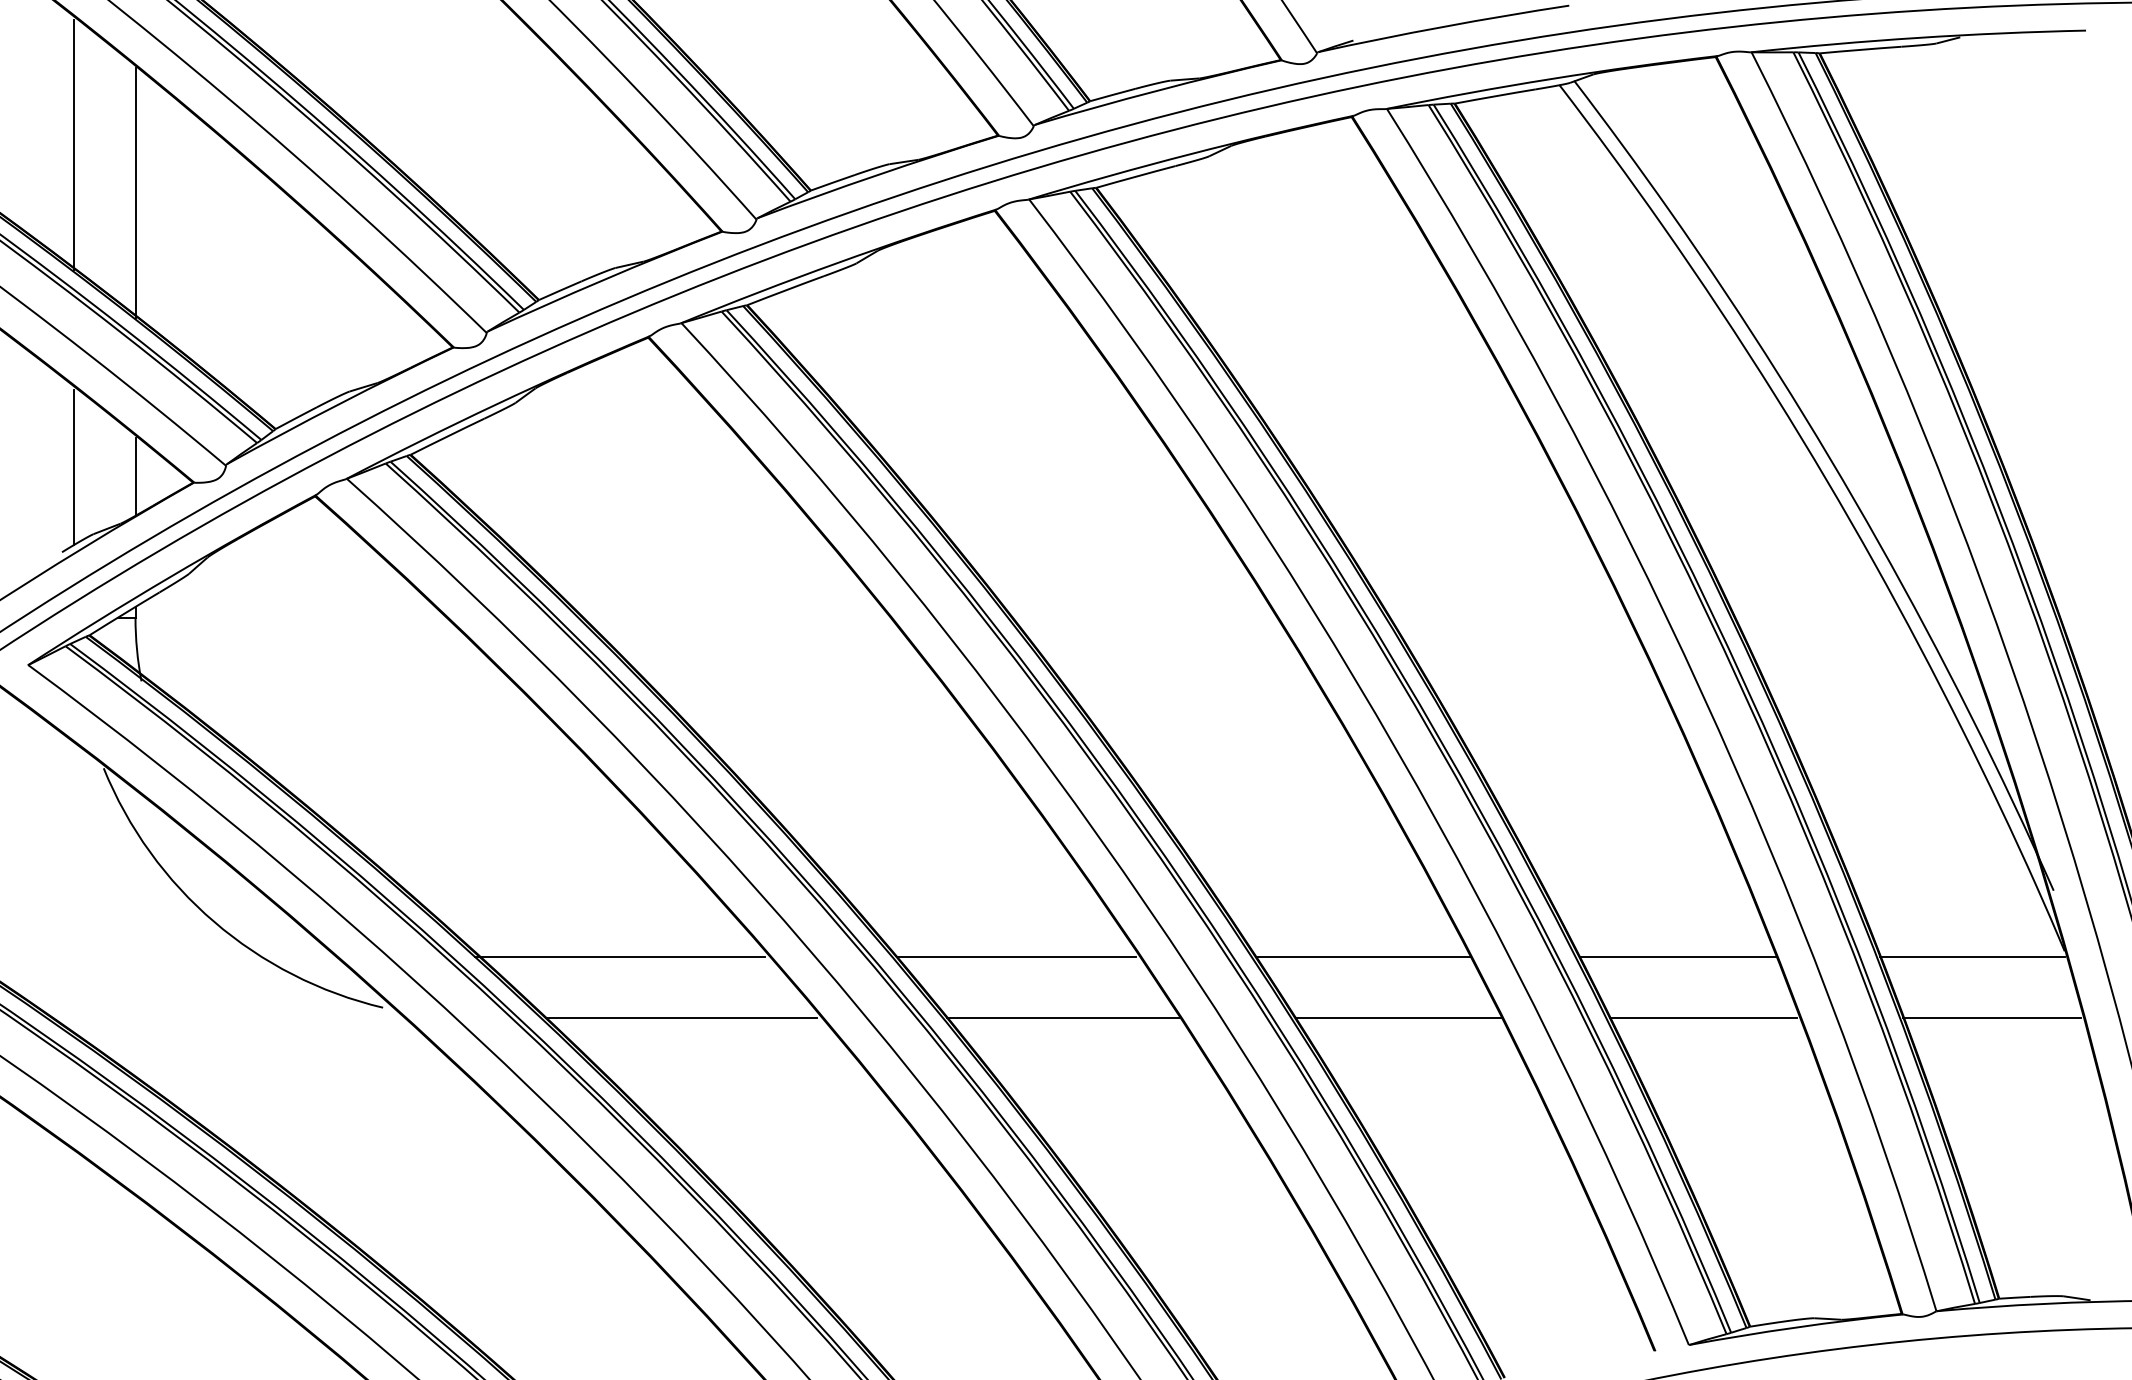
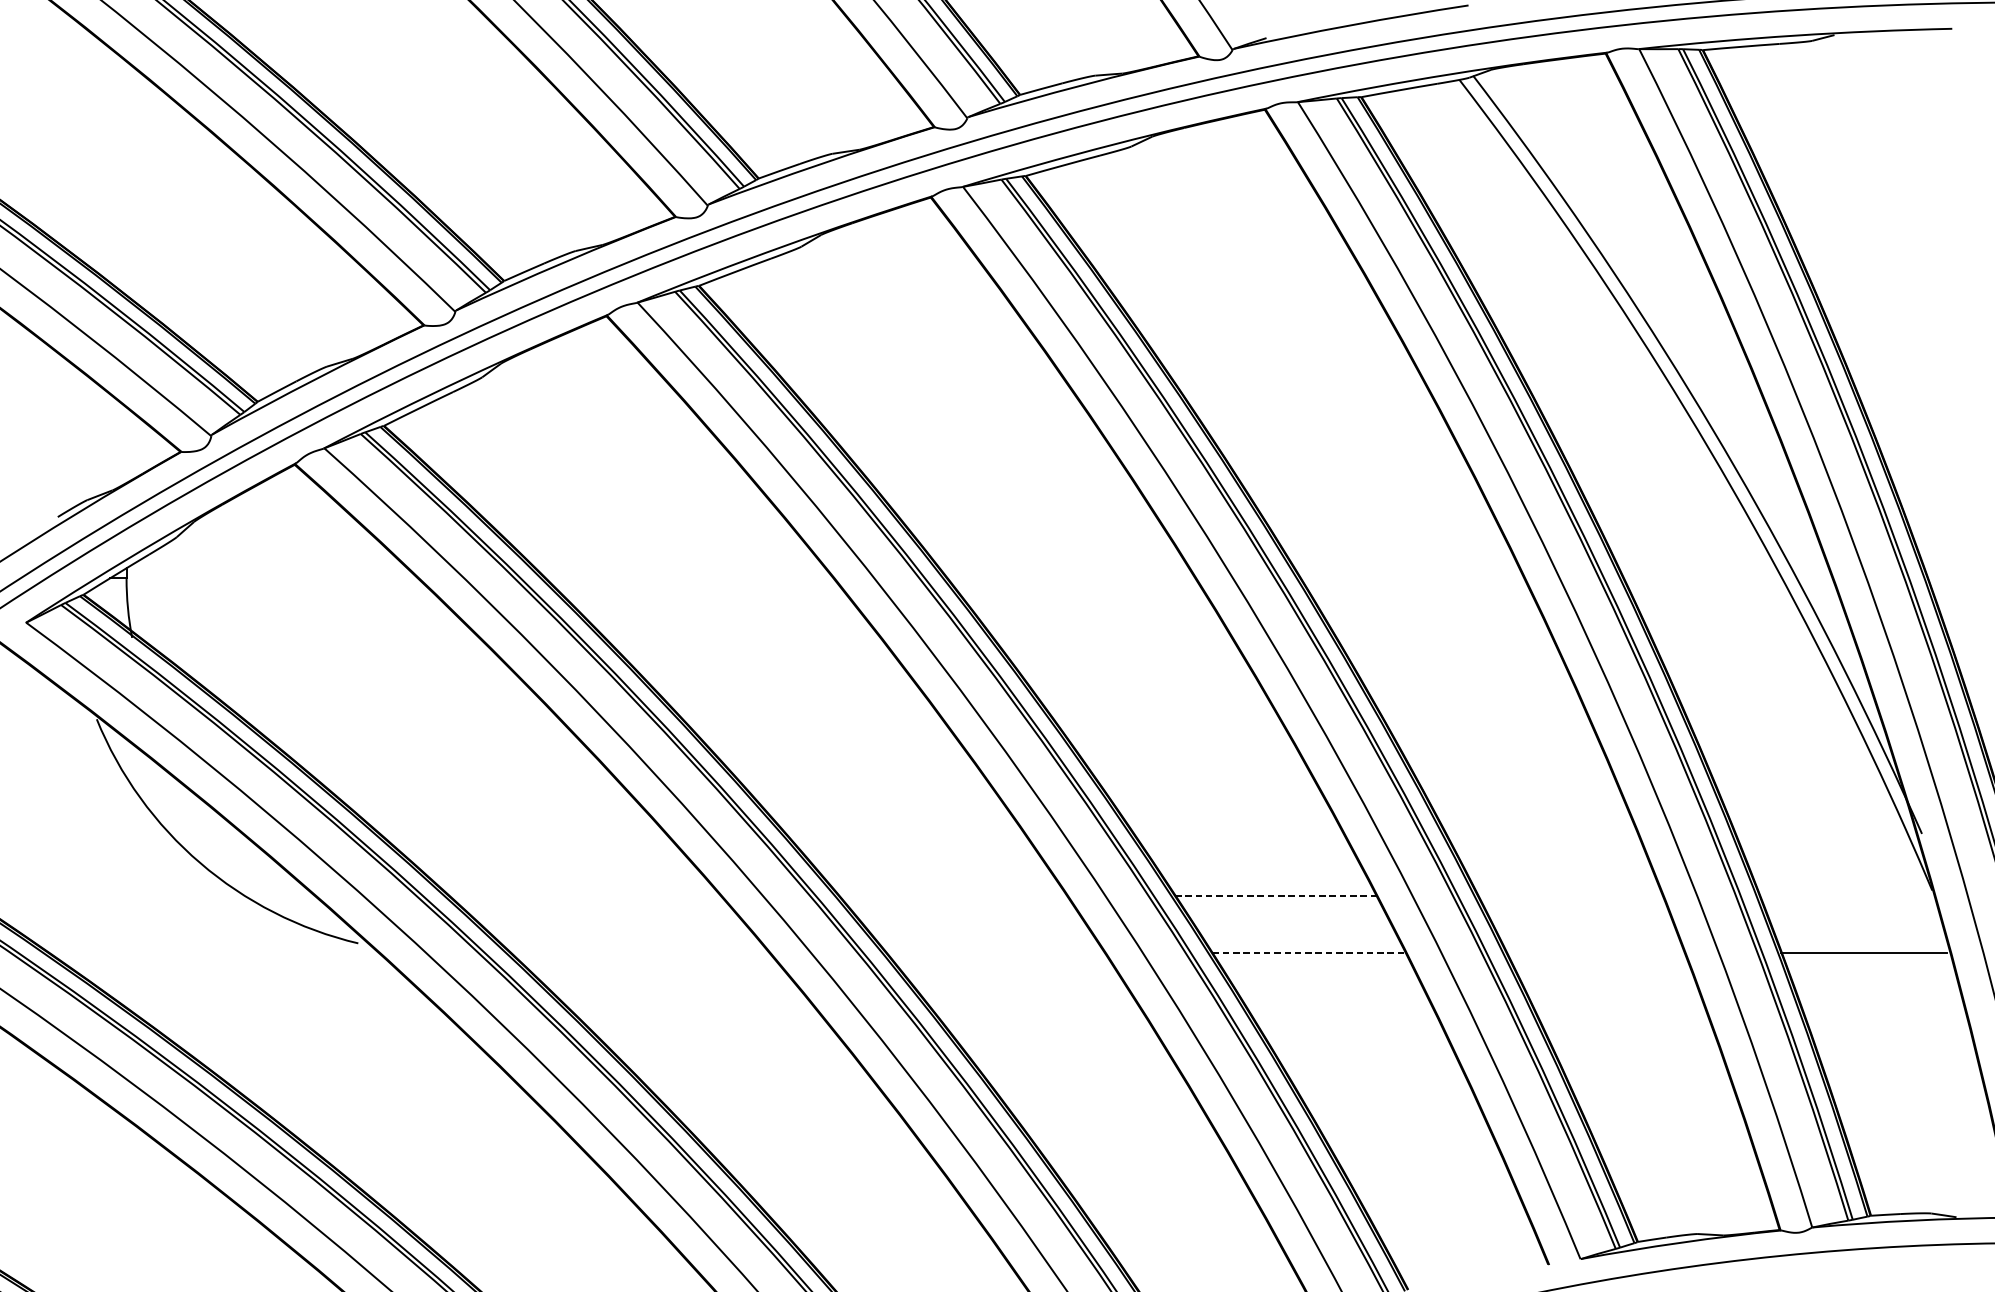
line: (74, 144) -> (69, 135), removed
line: (135, 193) -> (126, 181), removed
line: (74, 467) -> (69, 437), removed
line: (135, 476) -> (126, 446), removed
line: (619, 957) -> (579, 896), removed
line: (1016, 957) -> (951, 896), removed
line: (1363, 957) -> (1275, 896), solid -> dashed
line: (1677, 957) -> (1569, 896), removed
line: (1972, 957) -> (1845, 896), removed
line: (681, 1018) -> (637, 953), removed
line: (1062, 1018) -> (994, 953), removed
line: (1397, 1018) -> (1307, 953), solid -> dashed
line: (1703, 1018) -> (1594, 953), removed

